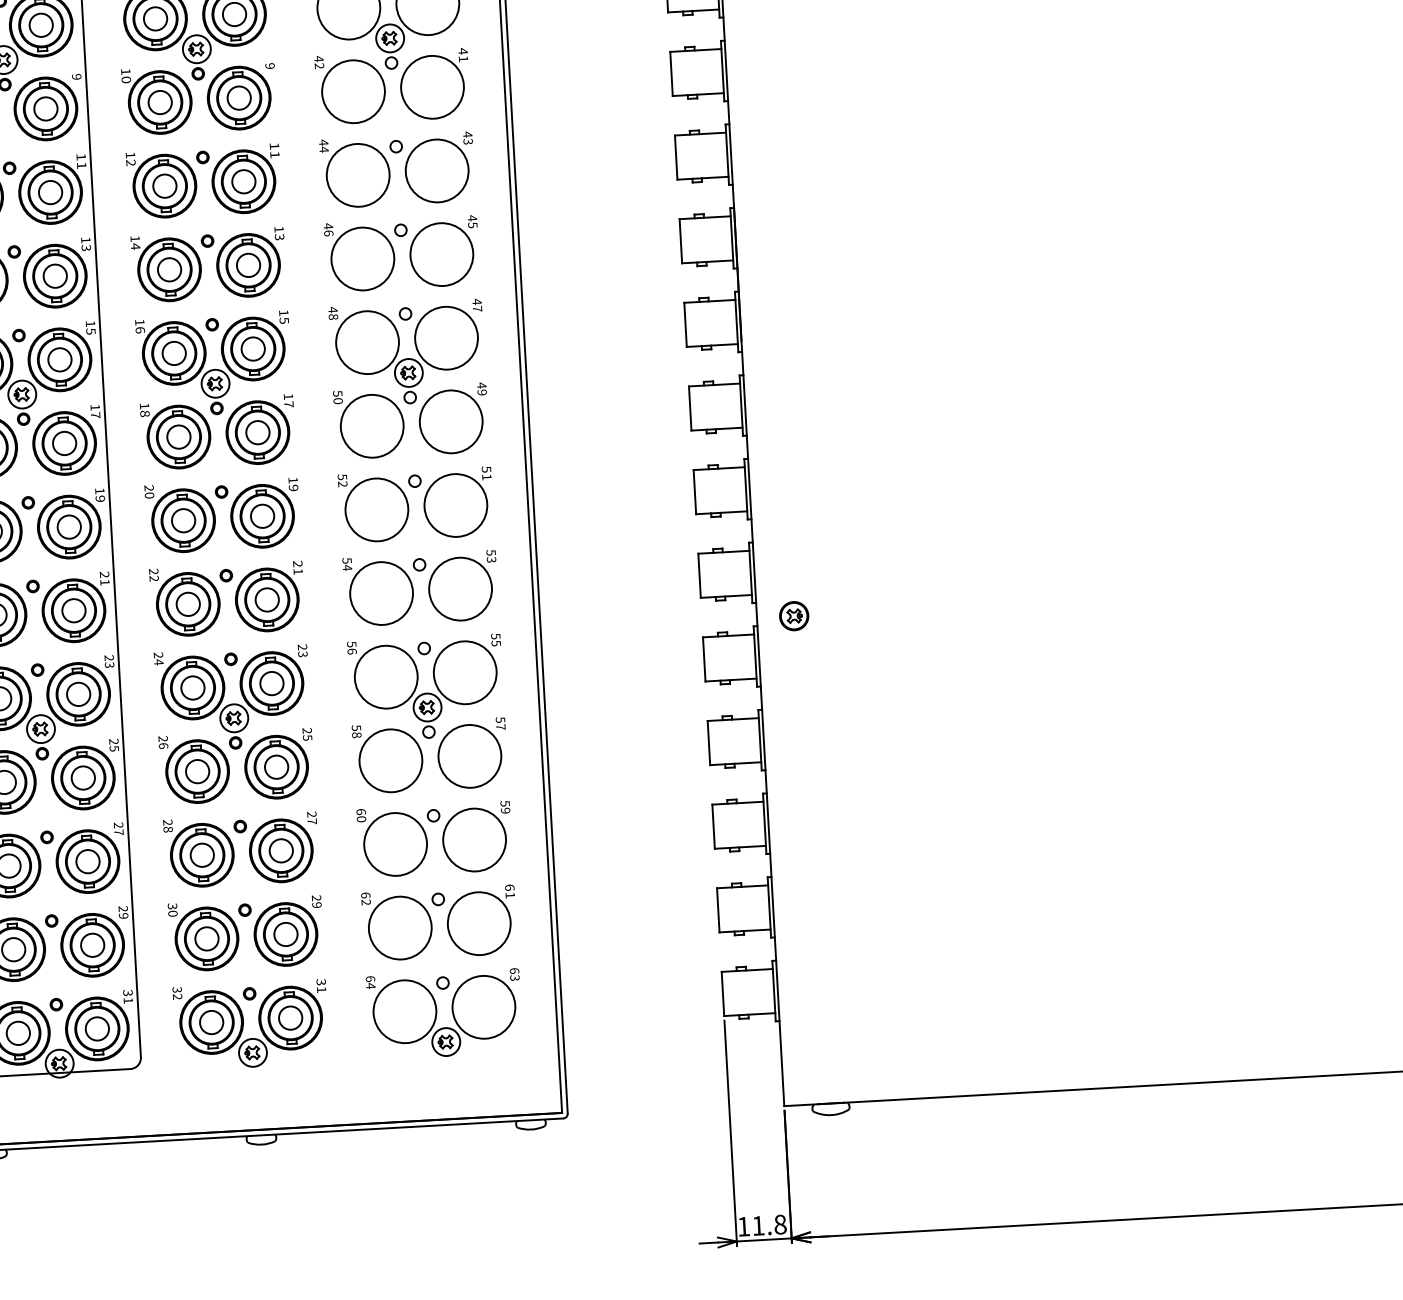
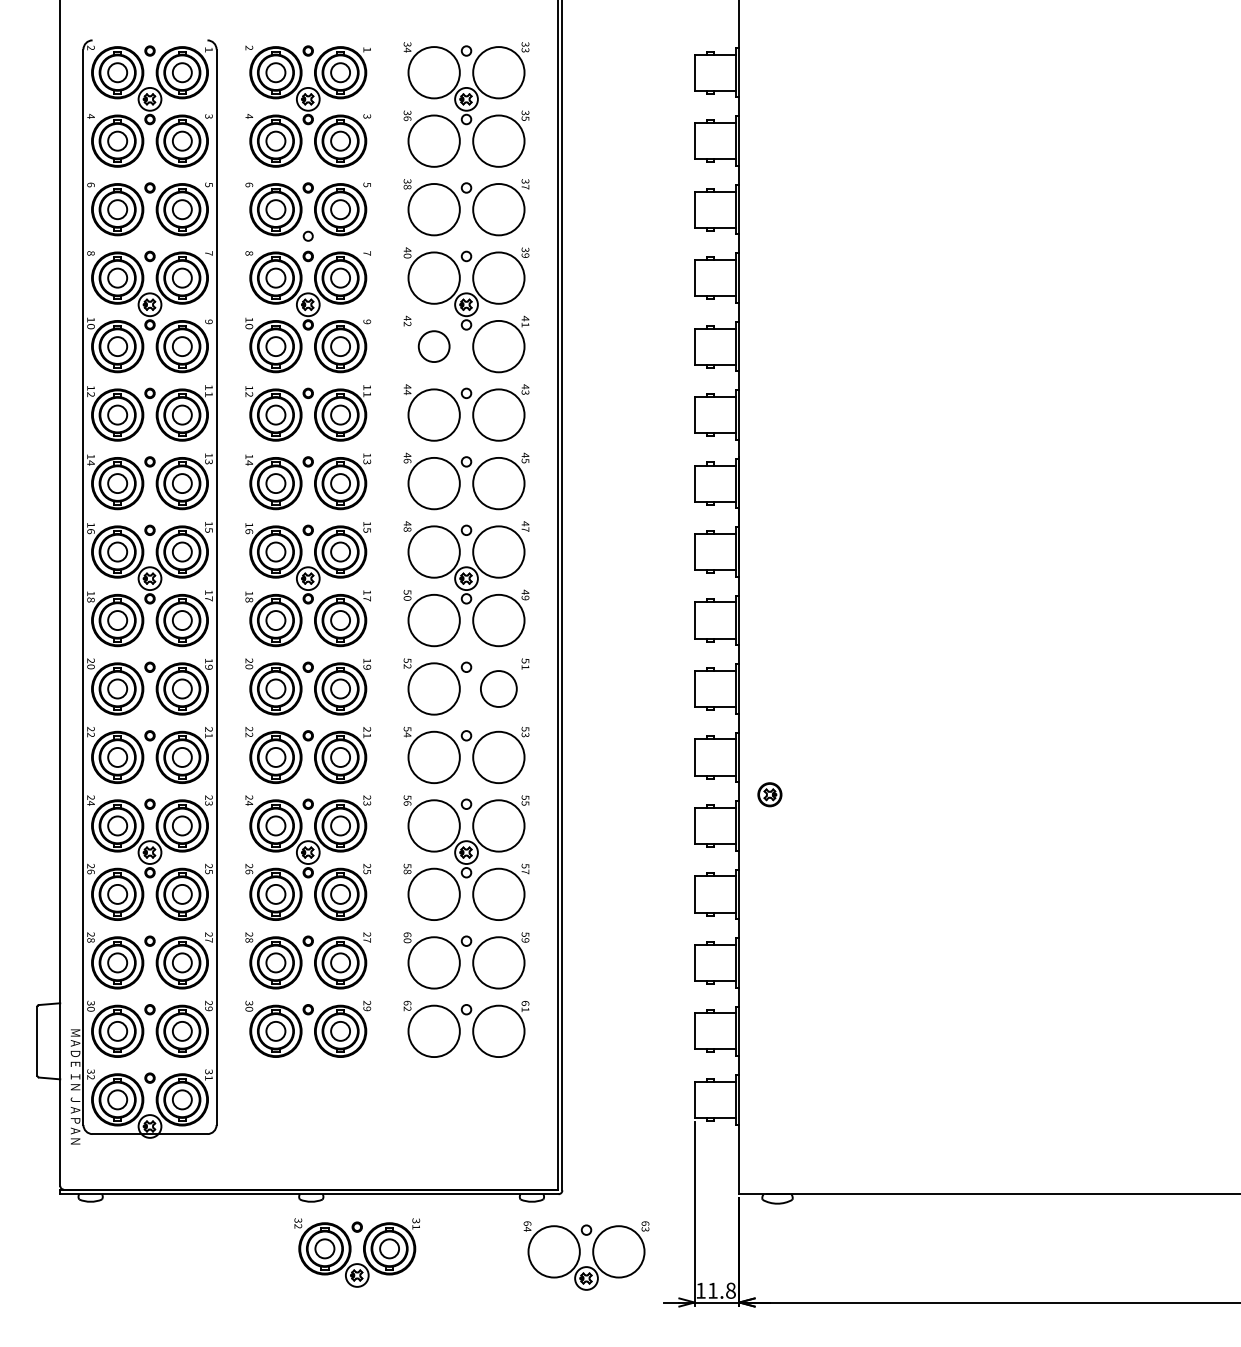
circle: (352, 91) -> (433, 346), size x0.6
circle: (455, 504) -> (498, 688), size x0.7
part: (444, 1013) -> (586, 1255), moved
part: (251, 1024) -> (357, 1252), moved

